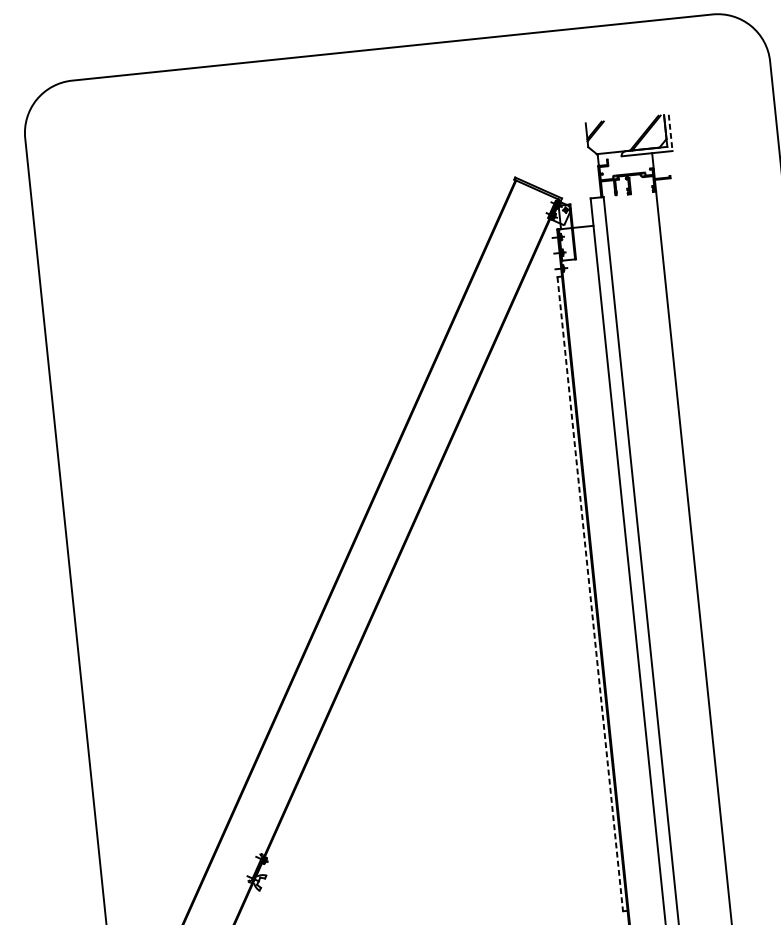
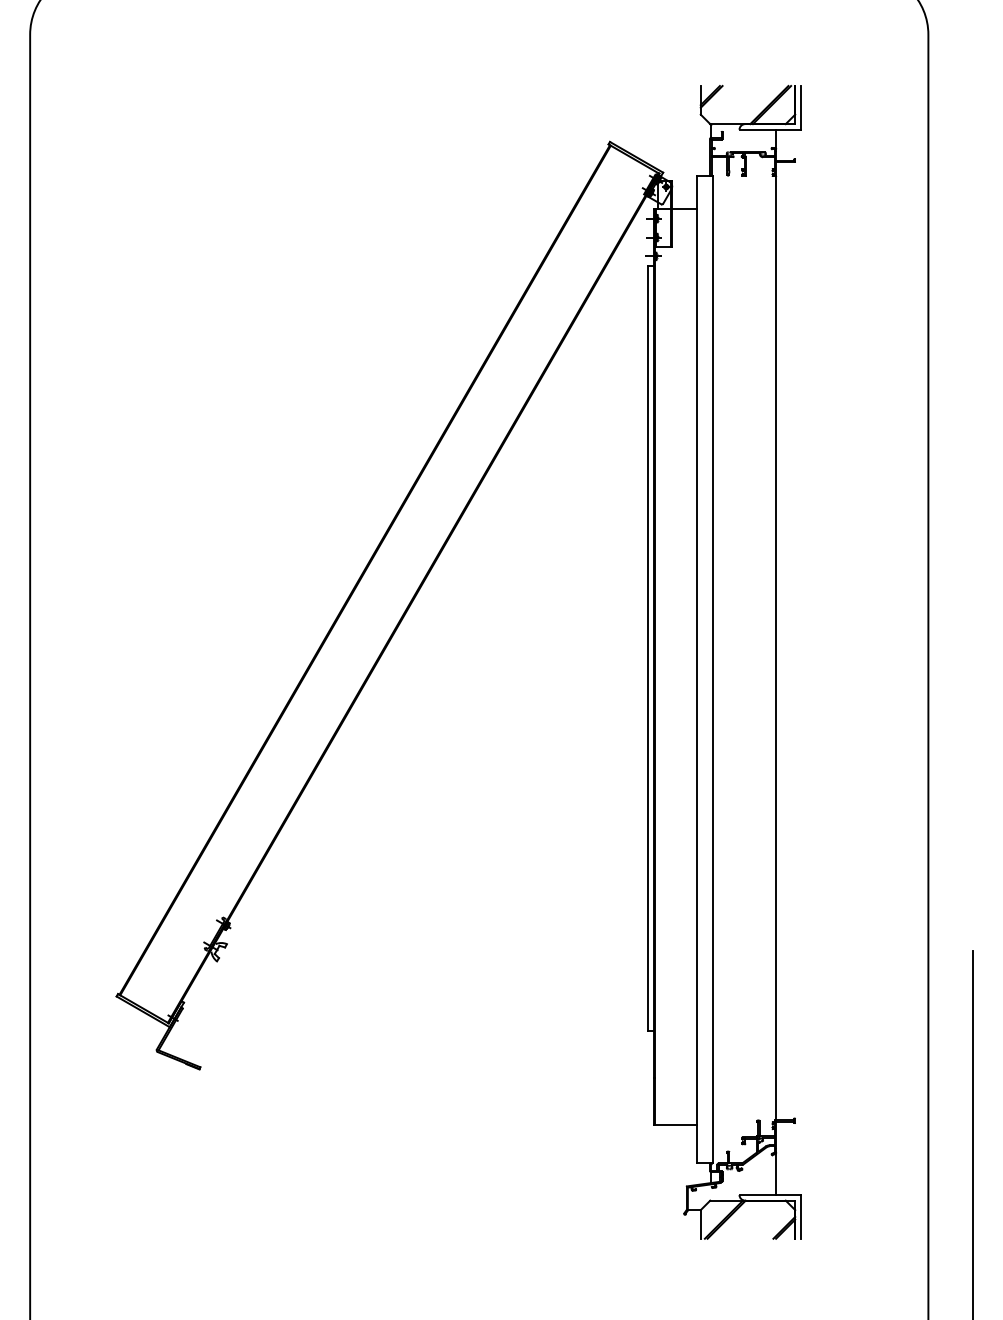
line: (670, 132) -> (800, 107), dashed -> solid
line: (590, 594) -> (648, 648), dashed -> solid

